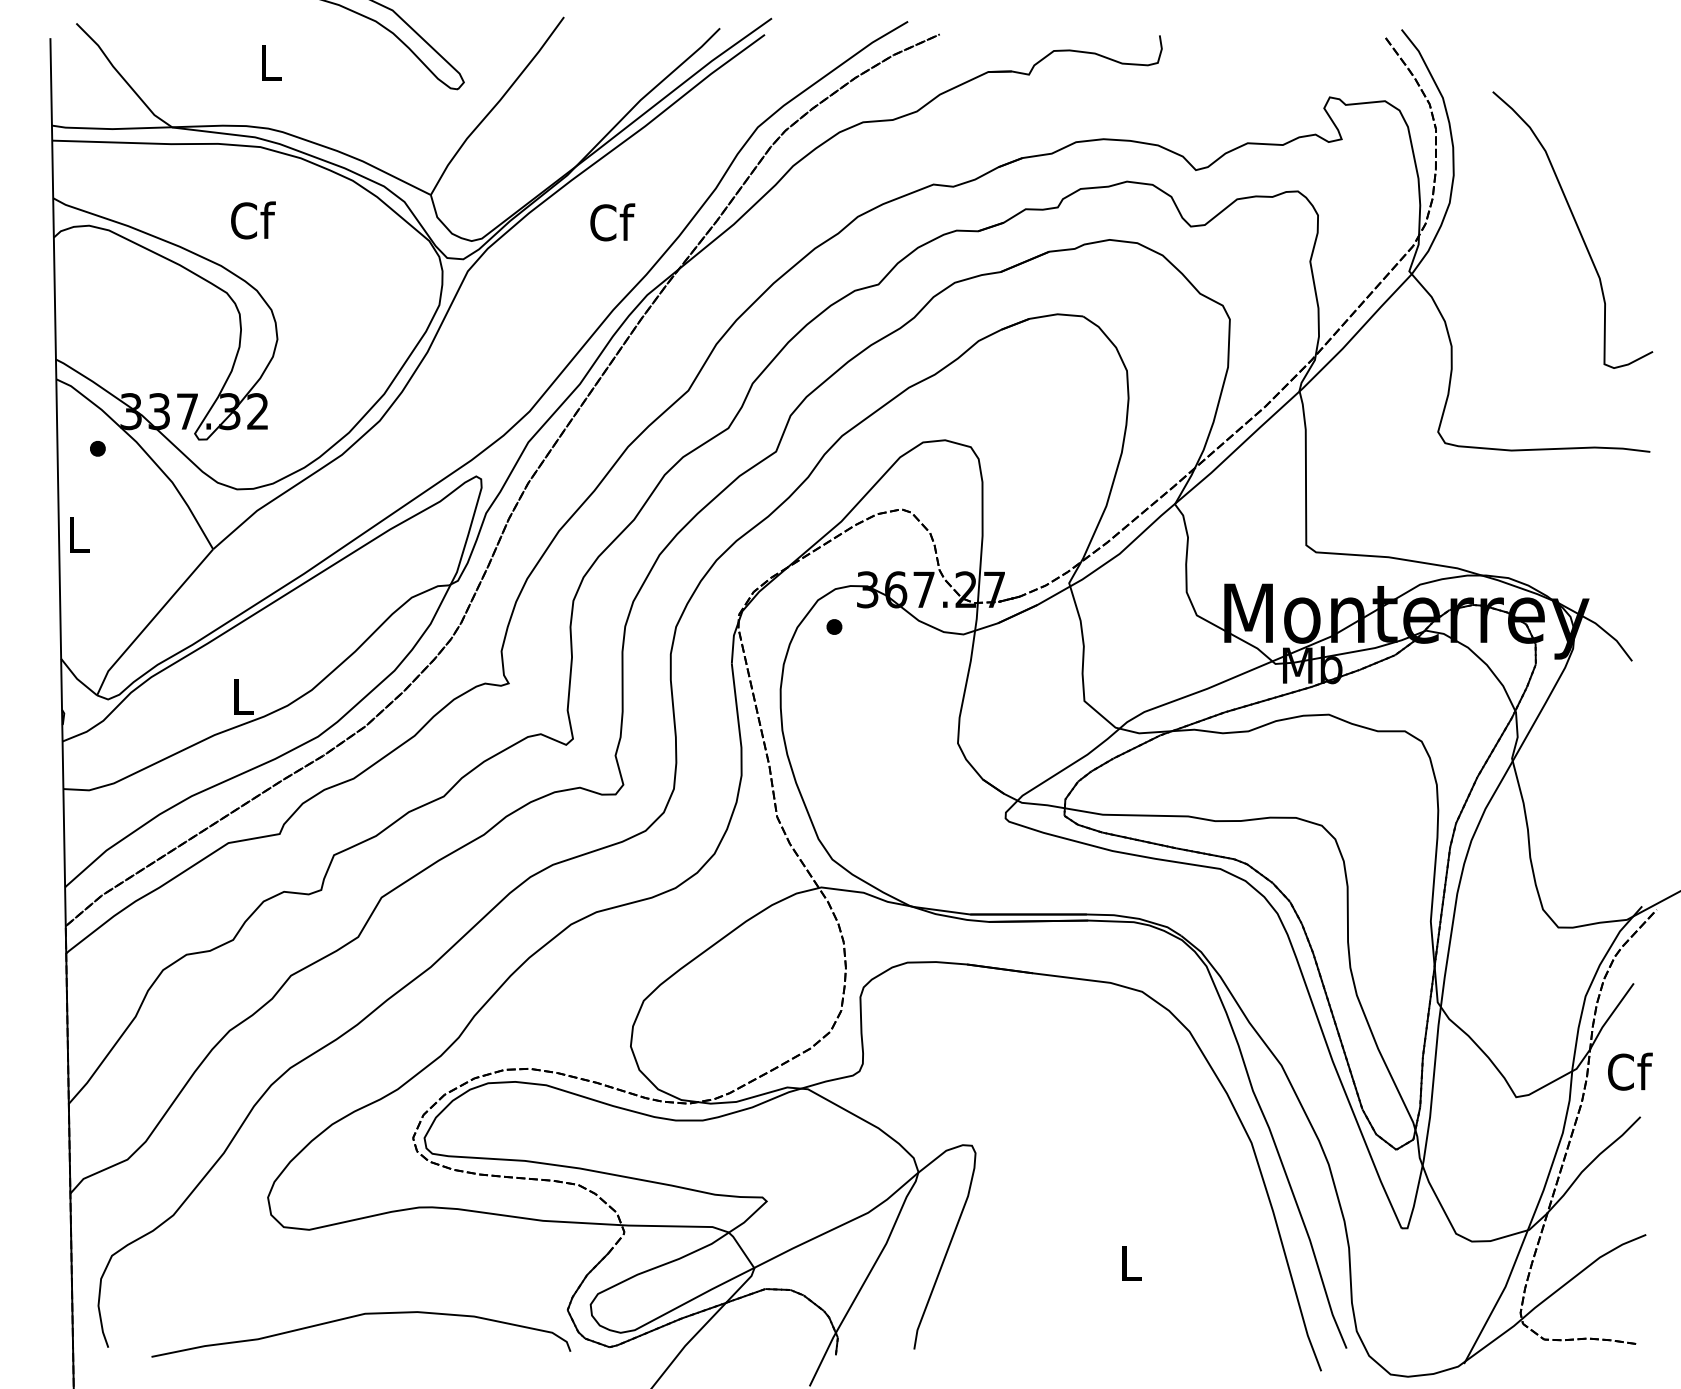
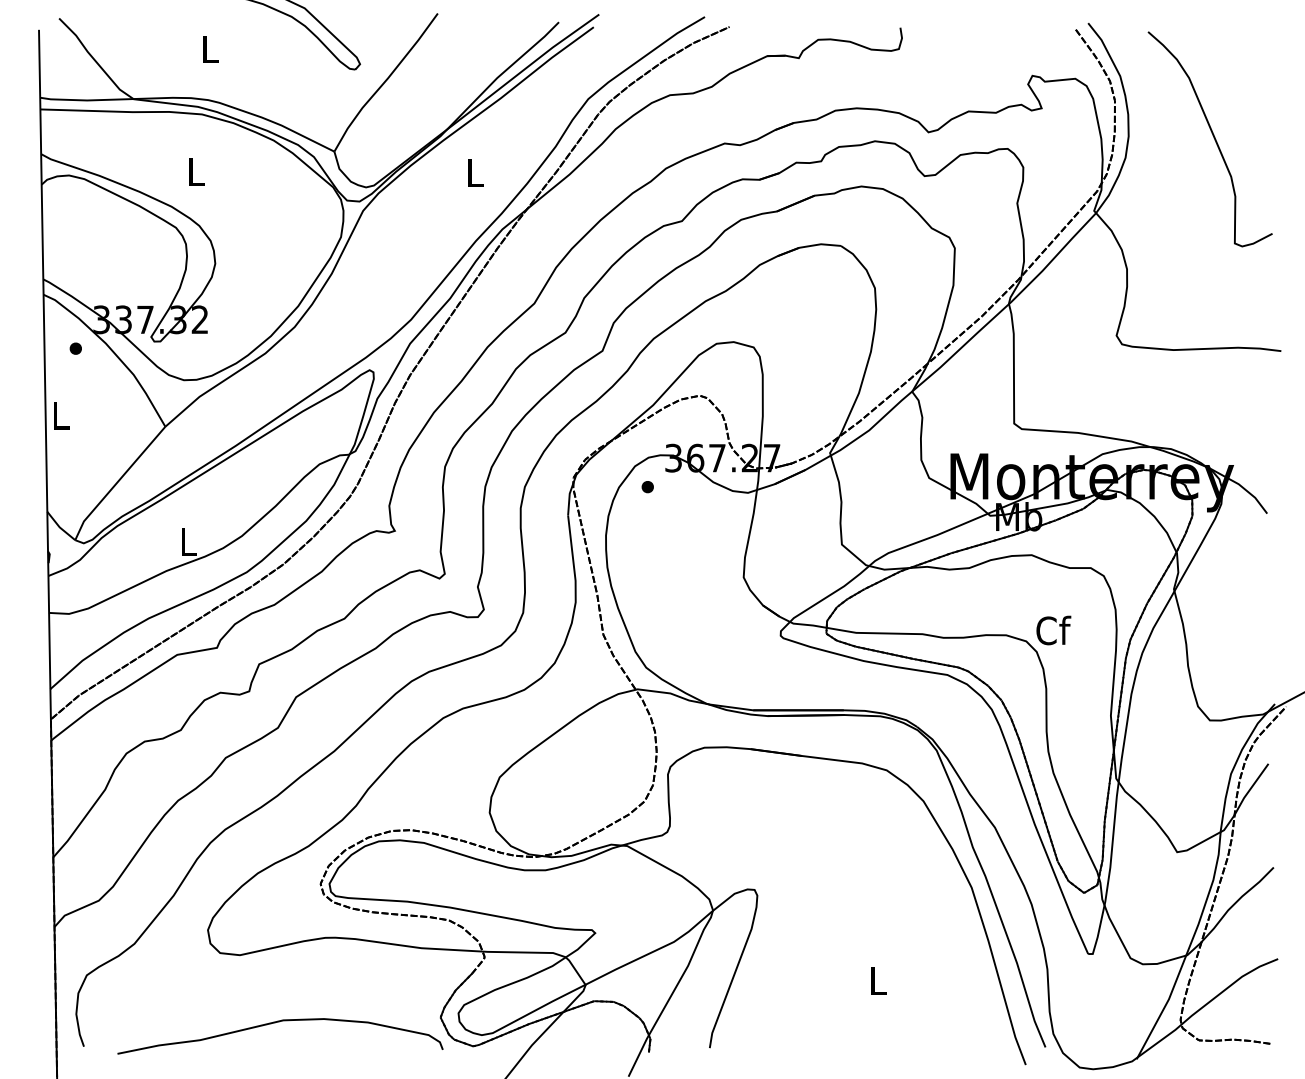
text: (253, 220) -> (196, 171), Cf -> L
text: (612, 222) -> (475, 172), Cf -> L
curve: (1576, 226) -> (1213, 136), moved
text: (1630, 1071) -> (1053, 630), moved

